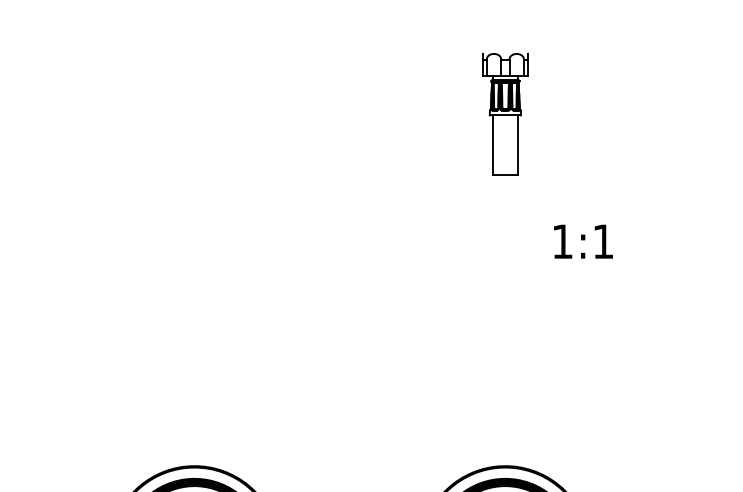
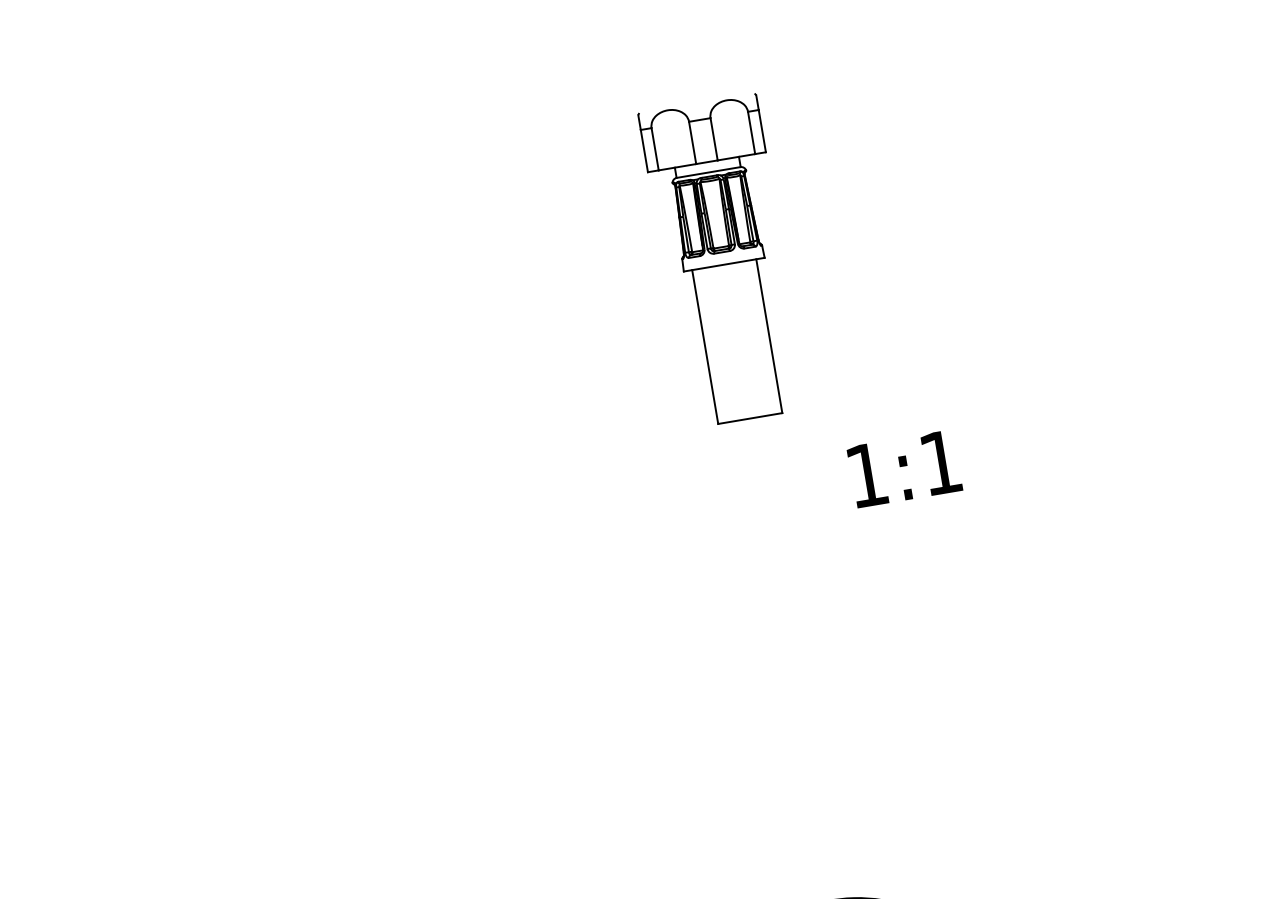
part: (505, 113) -> (723, 260), size x1.43

